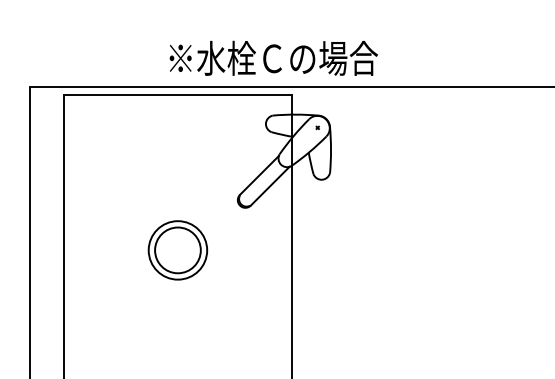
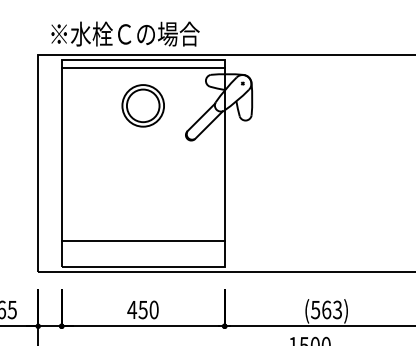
text: (273, 57) -> (125, 33), moved
line: (176, 105) -> (142, 67), added
part: (176, 249) -> (142, 105), moved
line: (176, 349) -> (142, 241), added

